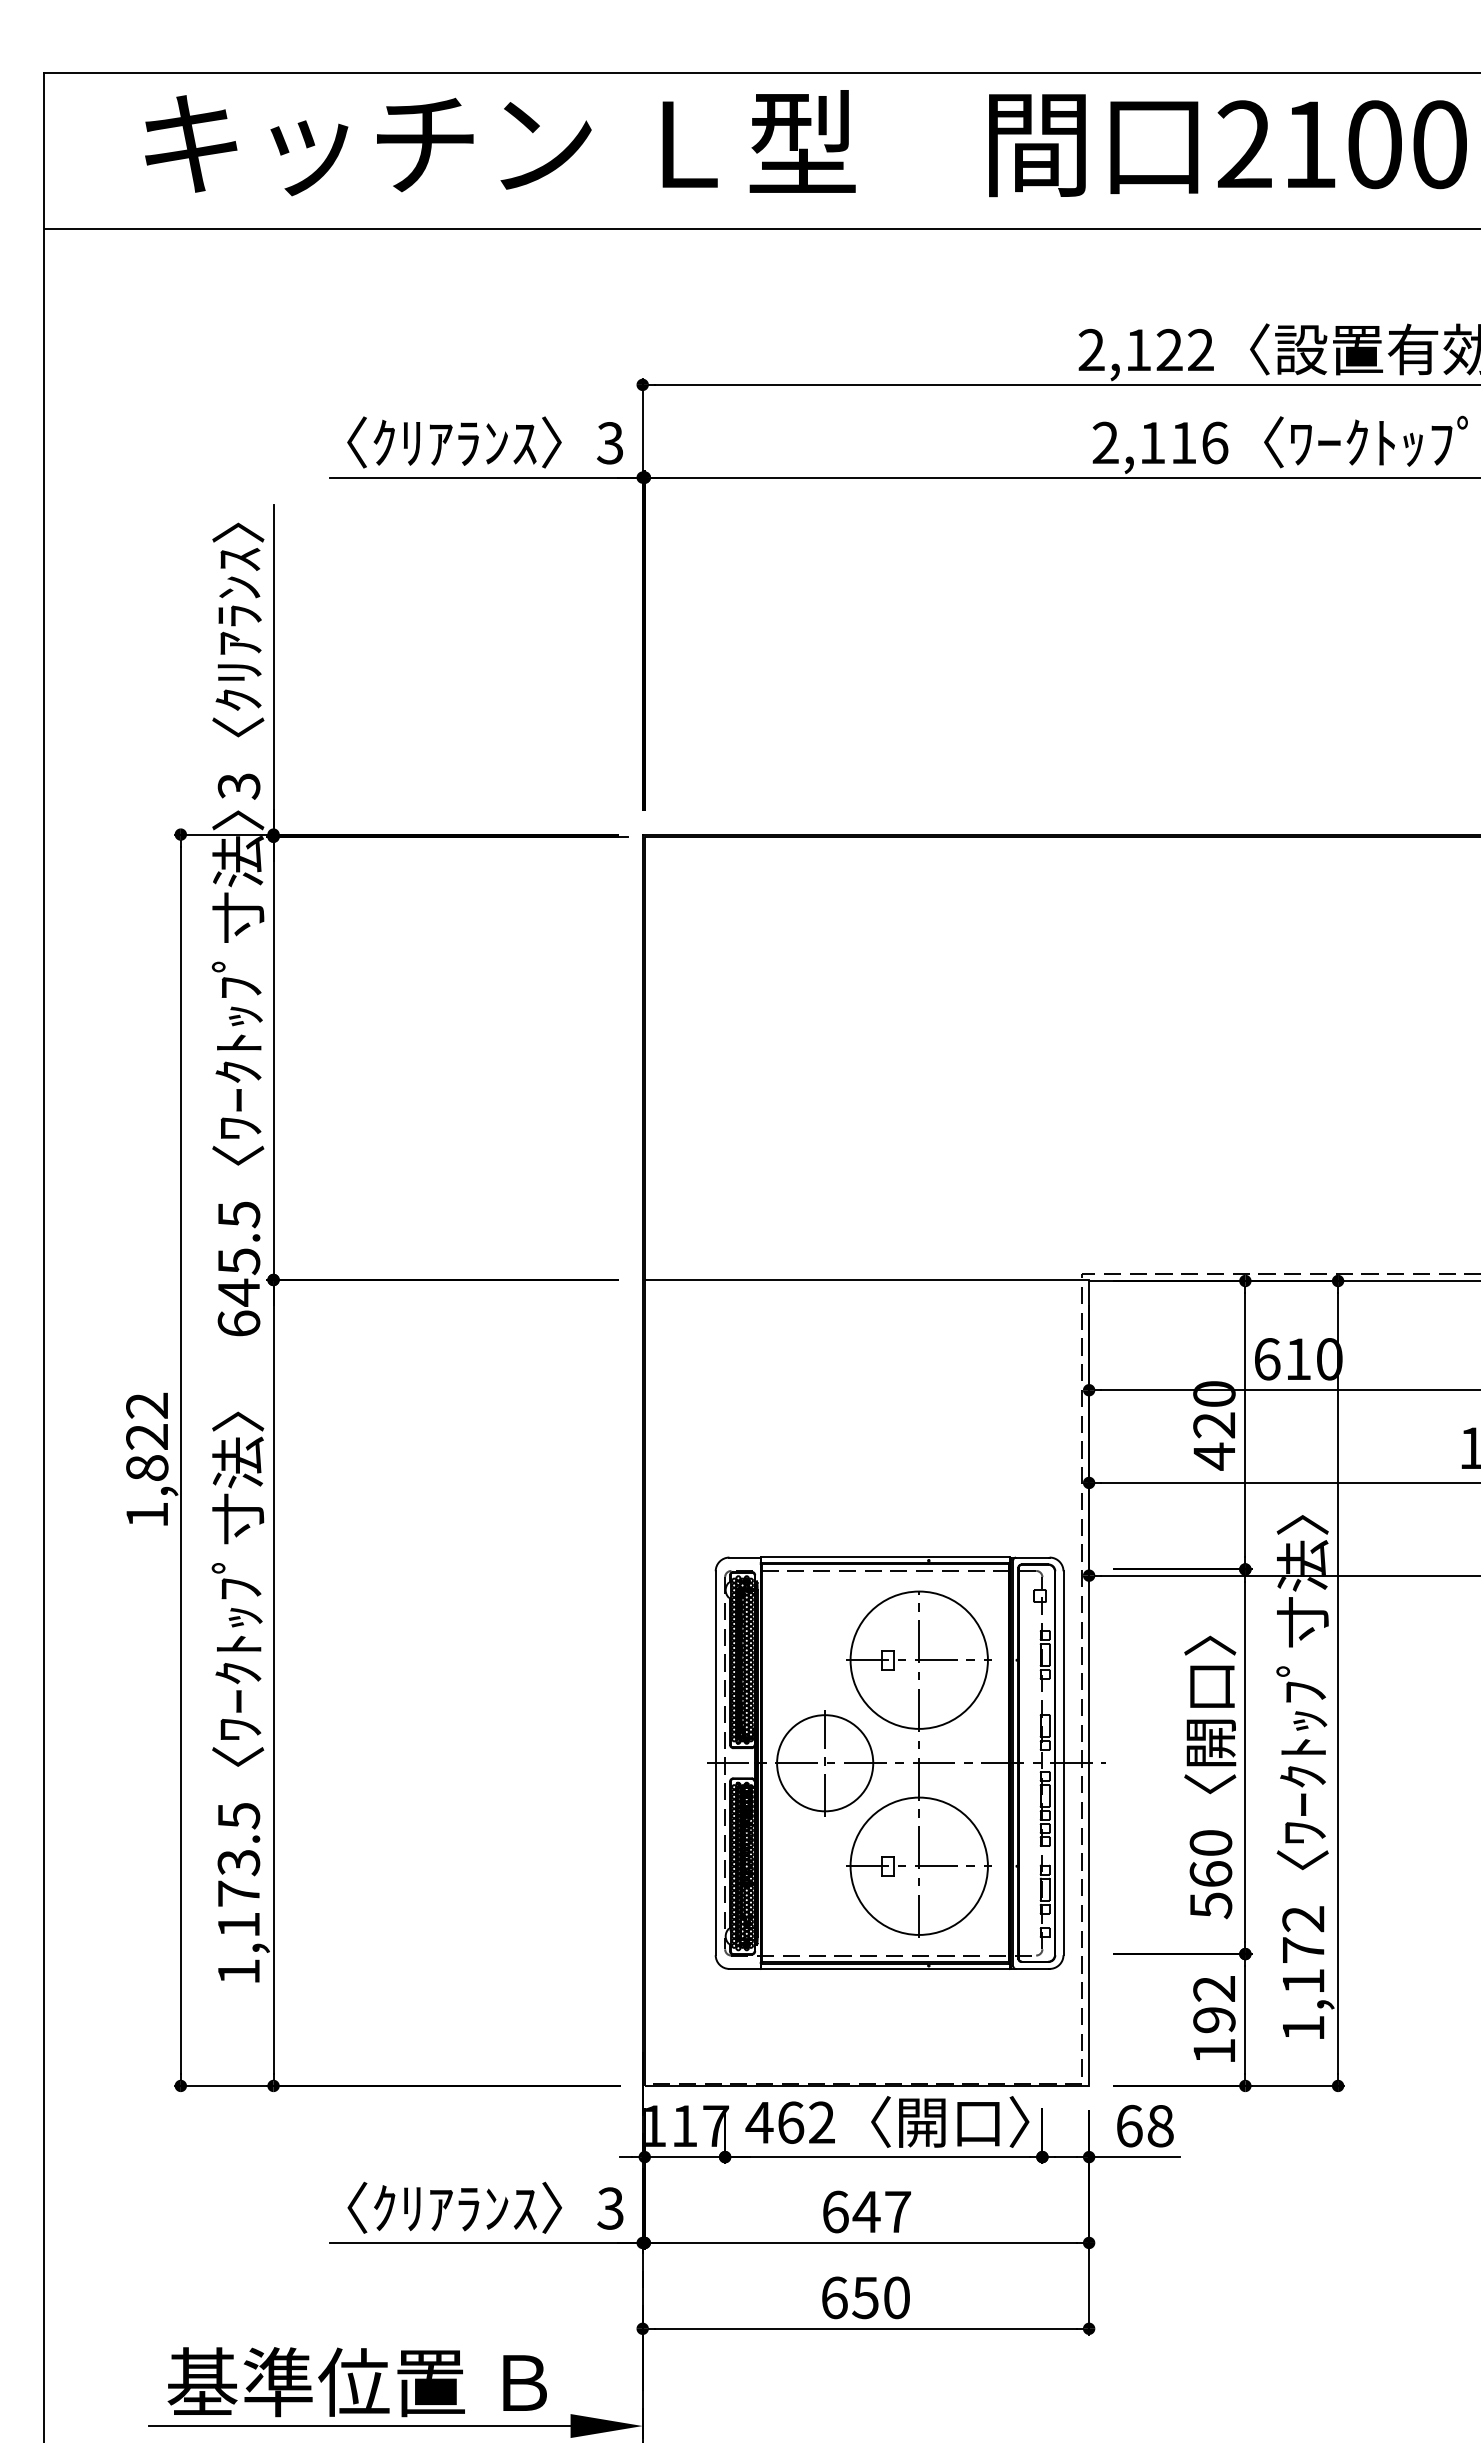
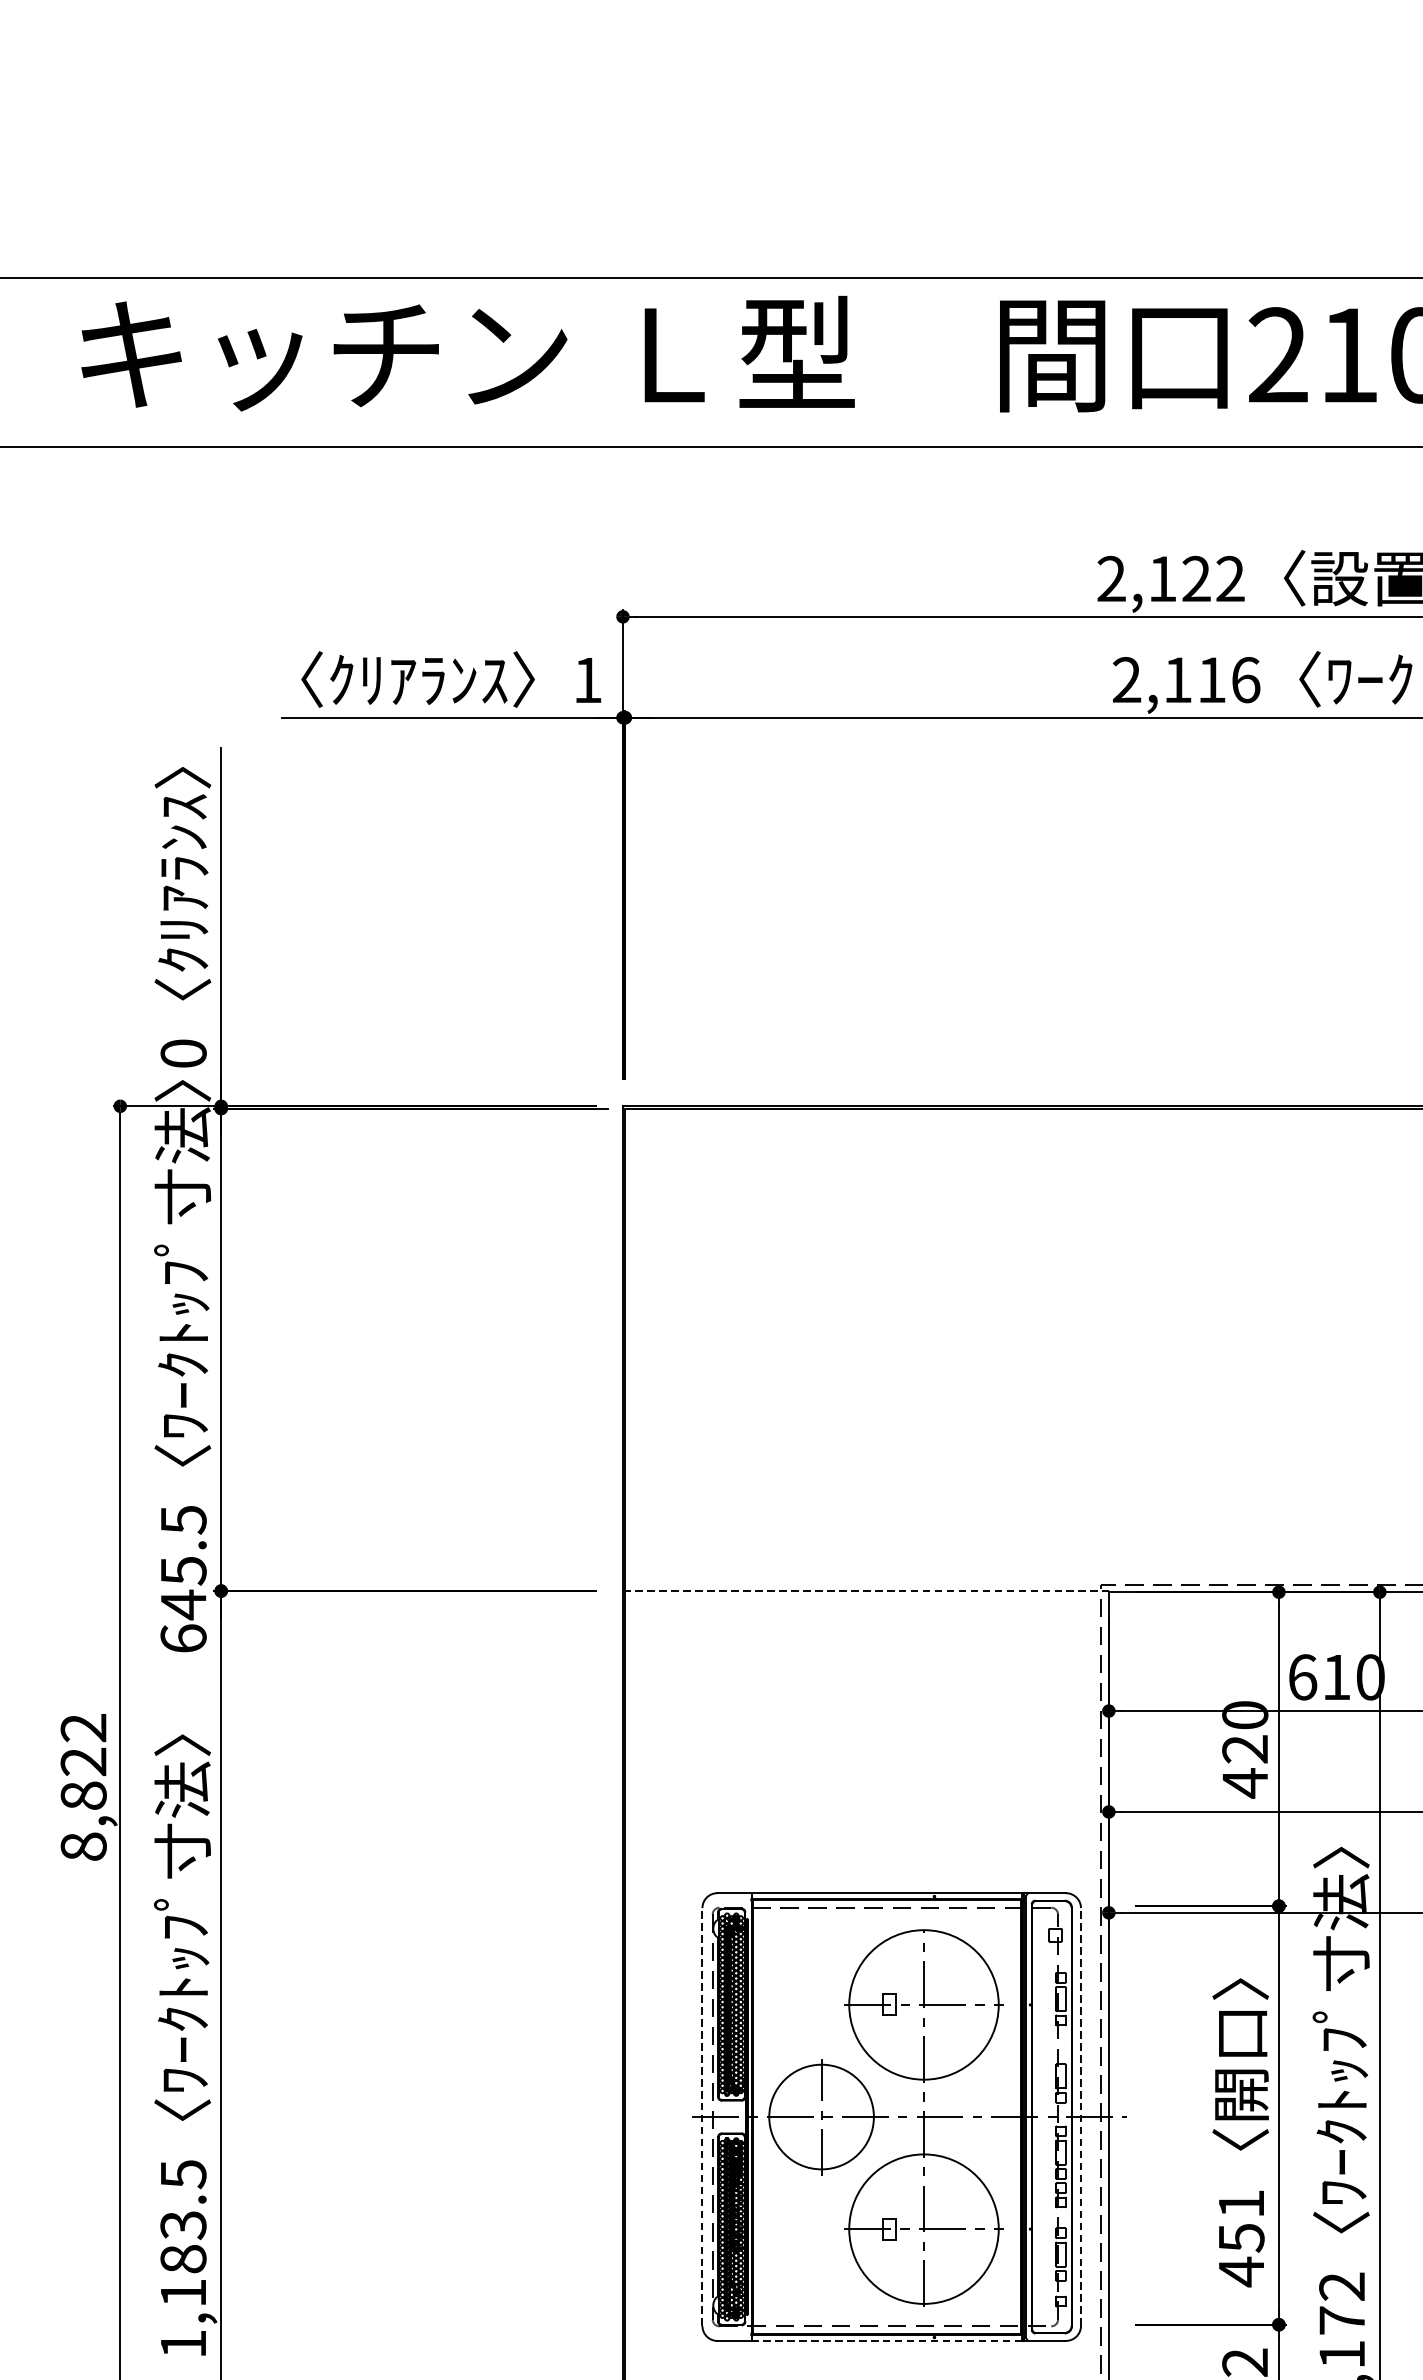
text: (609, 443) -> (586, 680), 3 -> 1
text: (238, 786) -> (183, 1053), 3 -> 0
line: (868, 1279) -> (868, 1590), solid -> dashed
text: (147, 1514) -> (84, 1846), 1,822 -> 8,822
line: (715, 1763) -> (702, 2117), solid -> dashed
line: (1063, 1763) -> (1080, 2117), solid -> dashed
text: (1210, 1874) -> (1240, 2238), 560 -> 451
text: (238, 1893) -> (183, 2258), 1,173.5 -> 1,183.5
line: (884, 1969) -> (886, 2341), solid -> dashed

